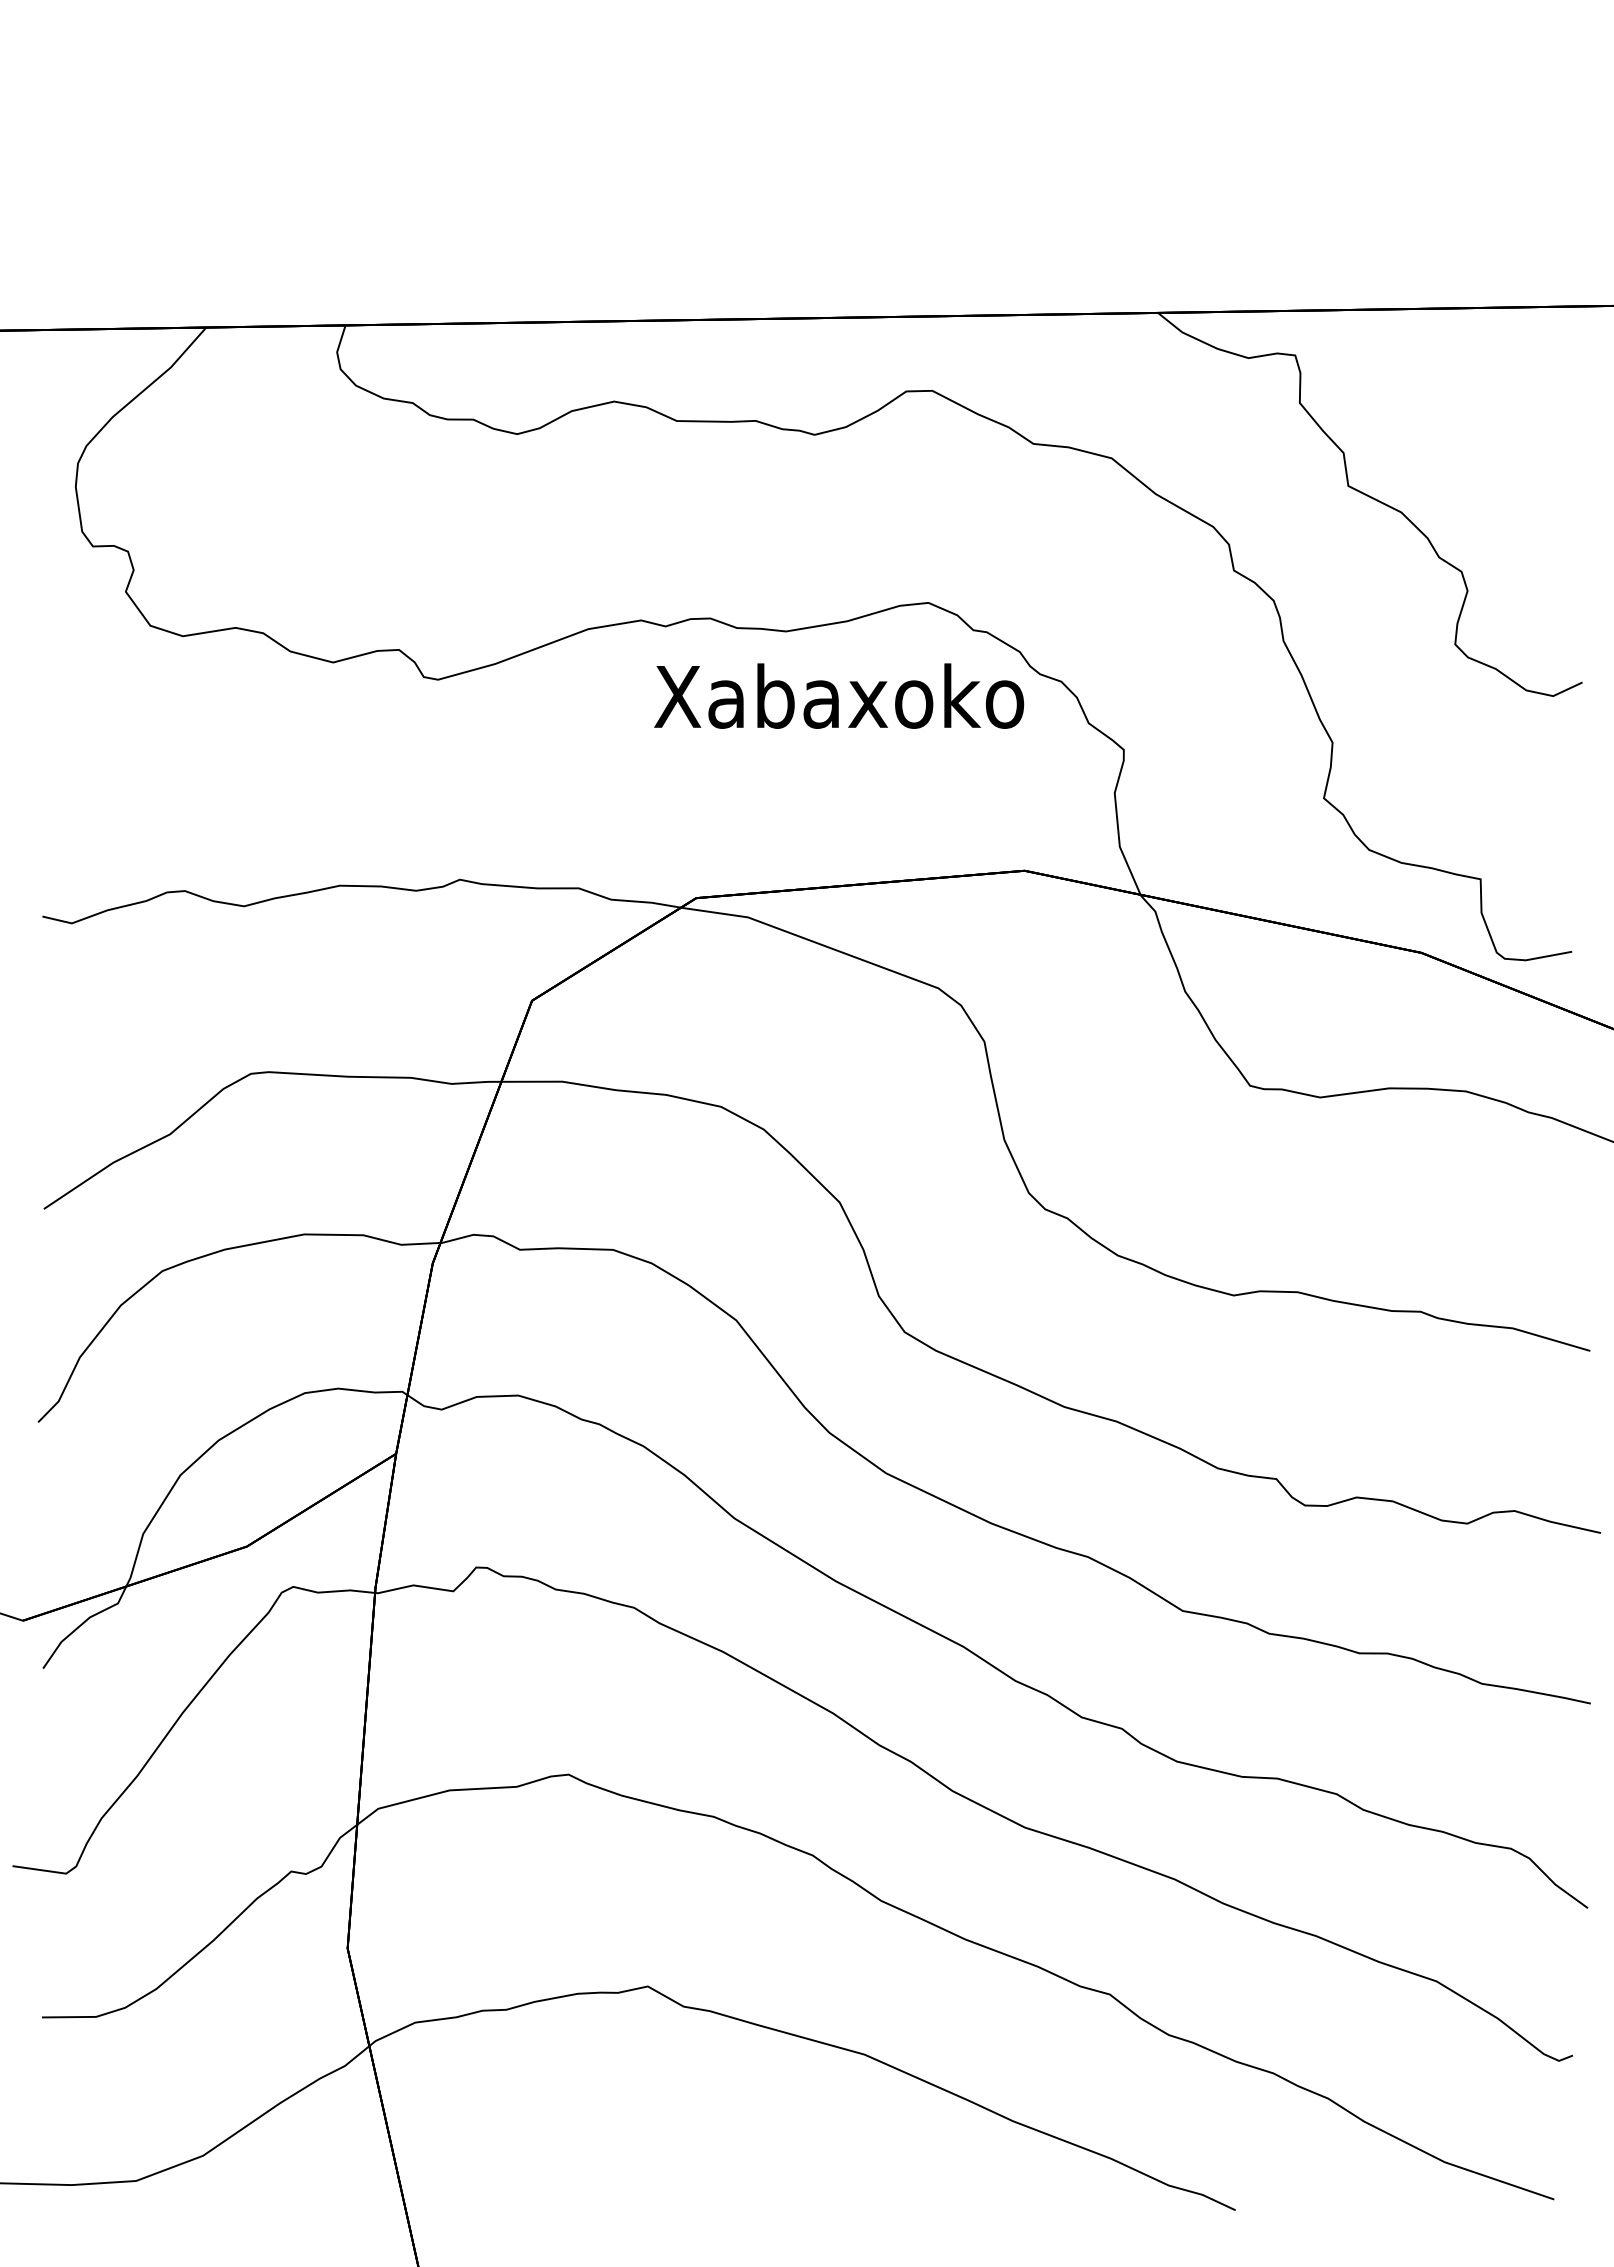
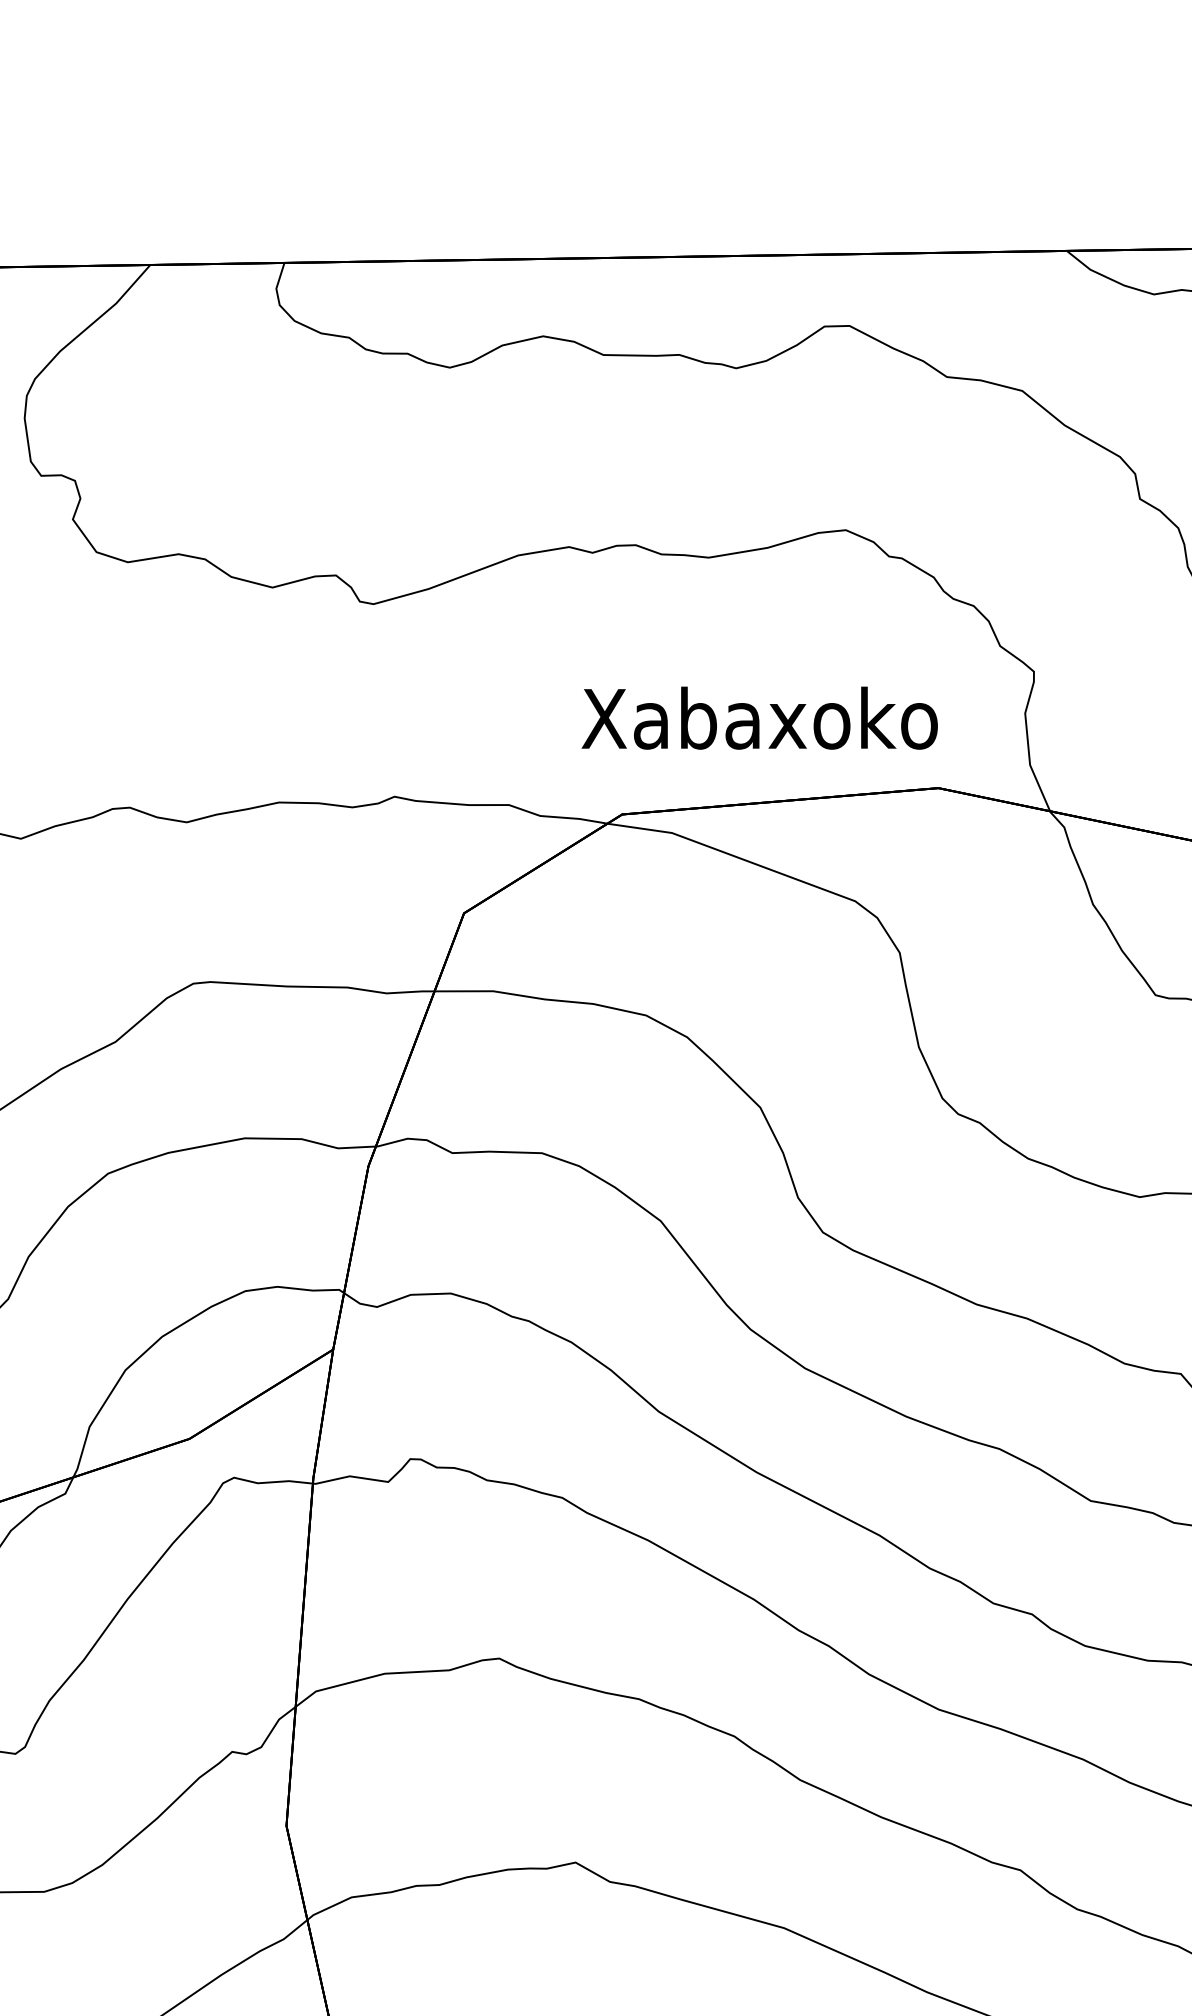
text: (839, 695) -> (760, 717), moved

